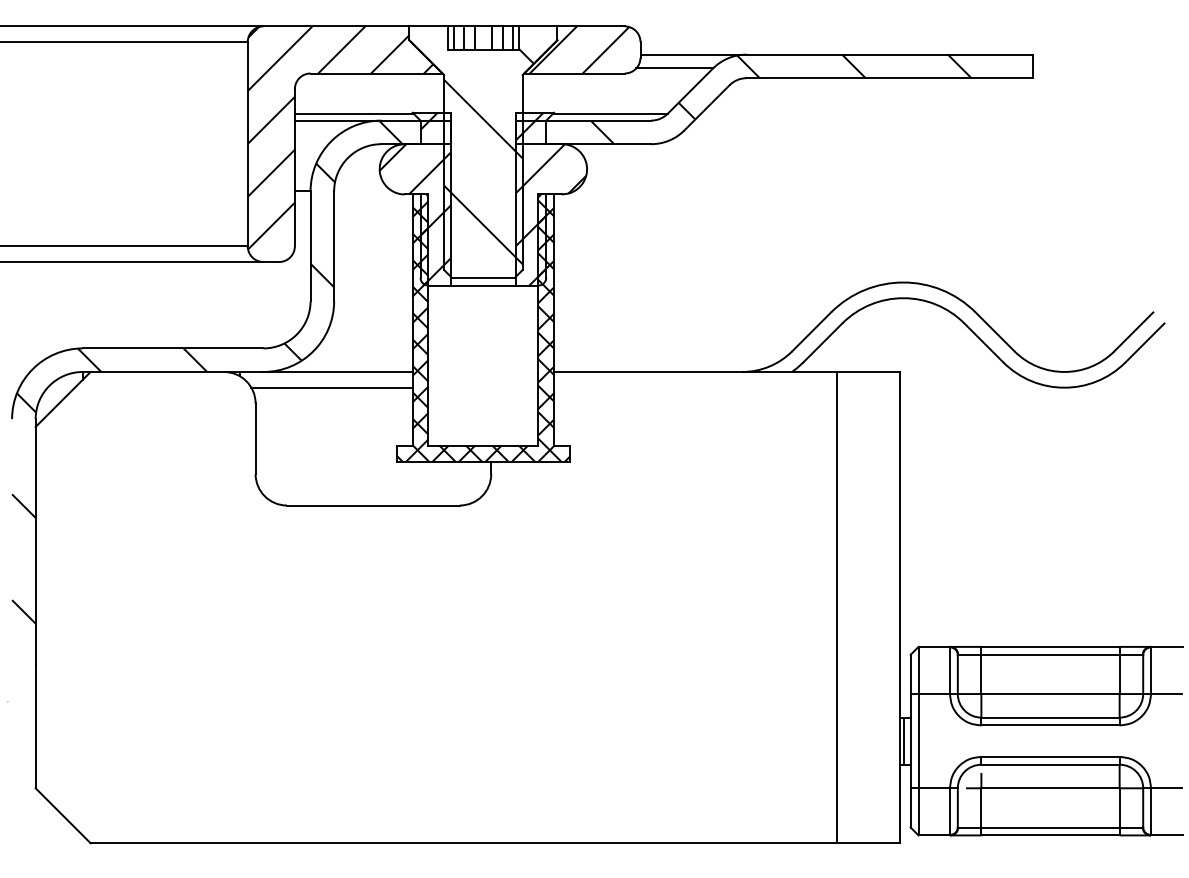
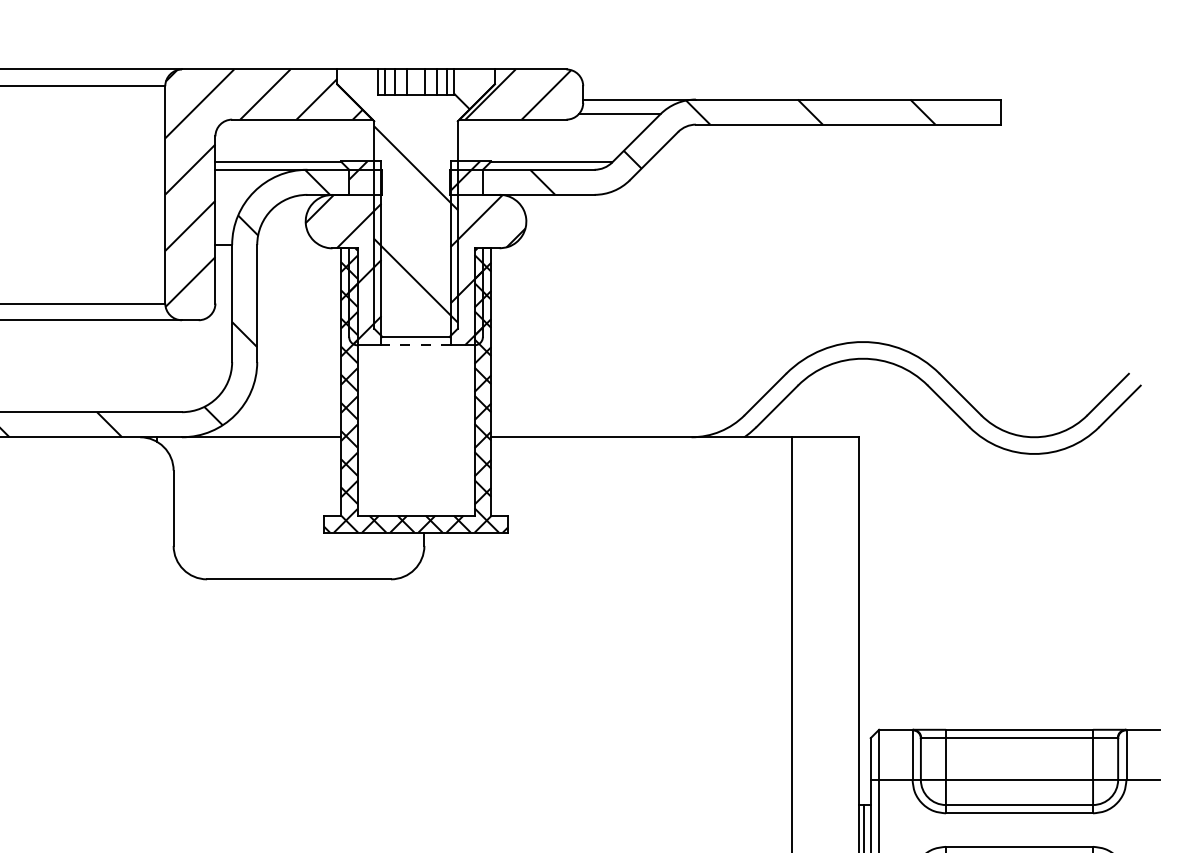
line: (482, 285) -> (415, 345), solid -> dashed
line: (331, 387) -> (254, 453), removed

